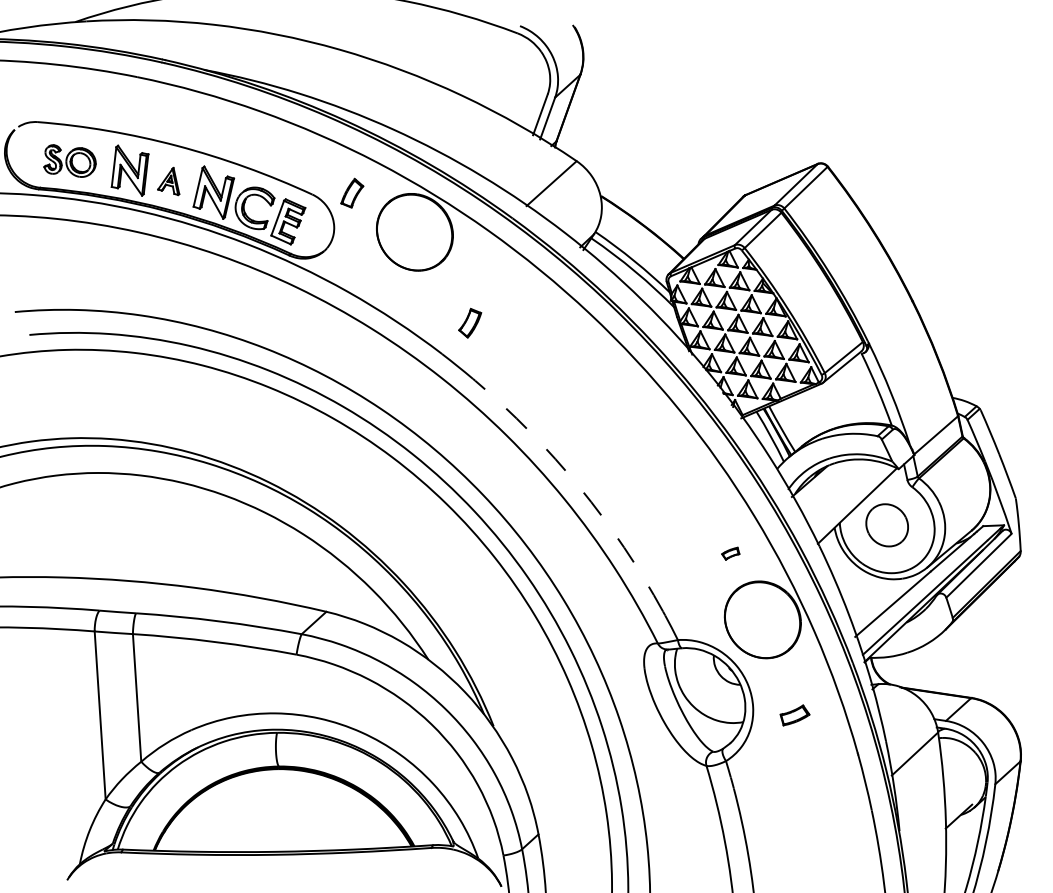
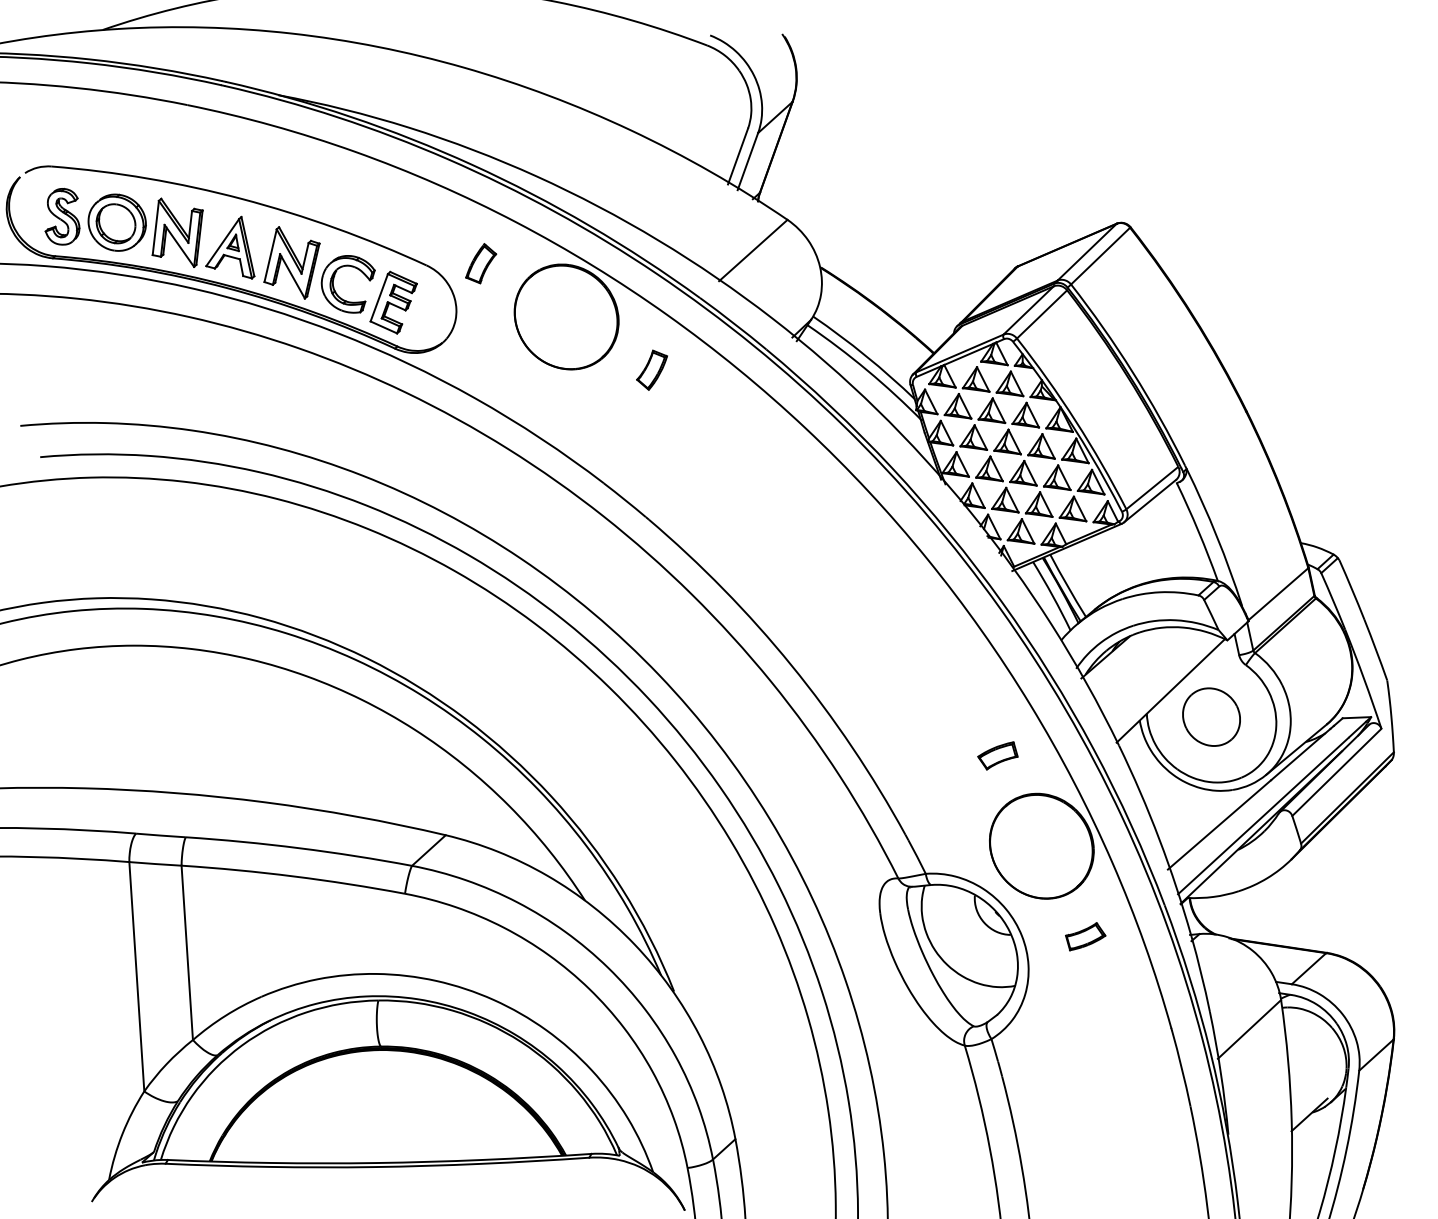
part: (69, 160) -> (95, 219), size x1.43
part: (168, 181) -> (230, 247), size x1.67
part: (469, 322) -> (651, 369), moved
arc: (579, 487) -> (791, 665), dashed -> solid
part: (730, 553) -> (997, 755), size x1.67
part: (794, 715) -> (1085, 936), moved

